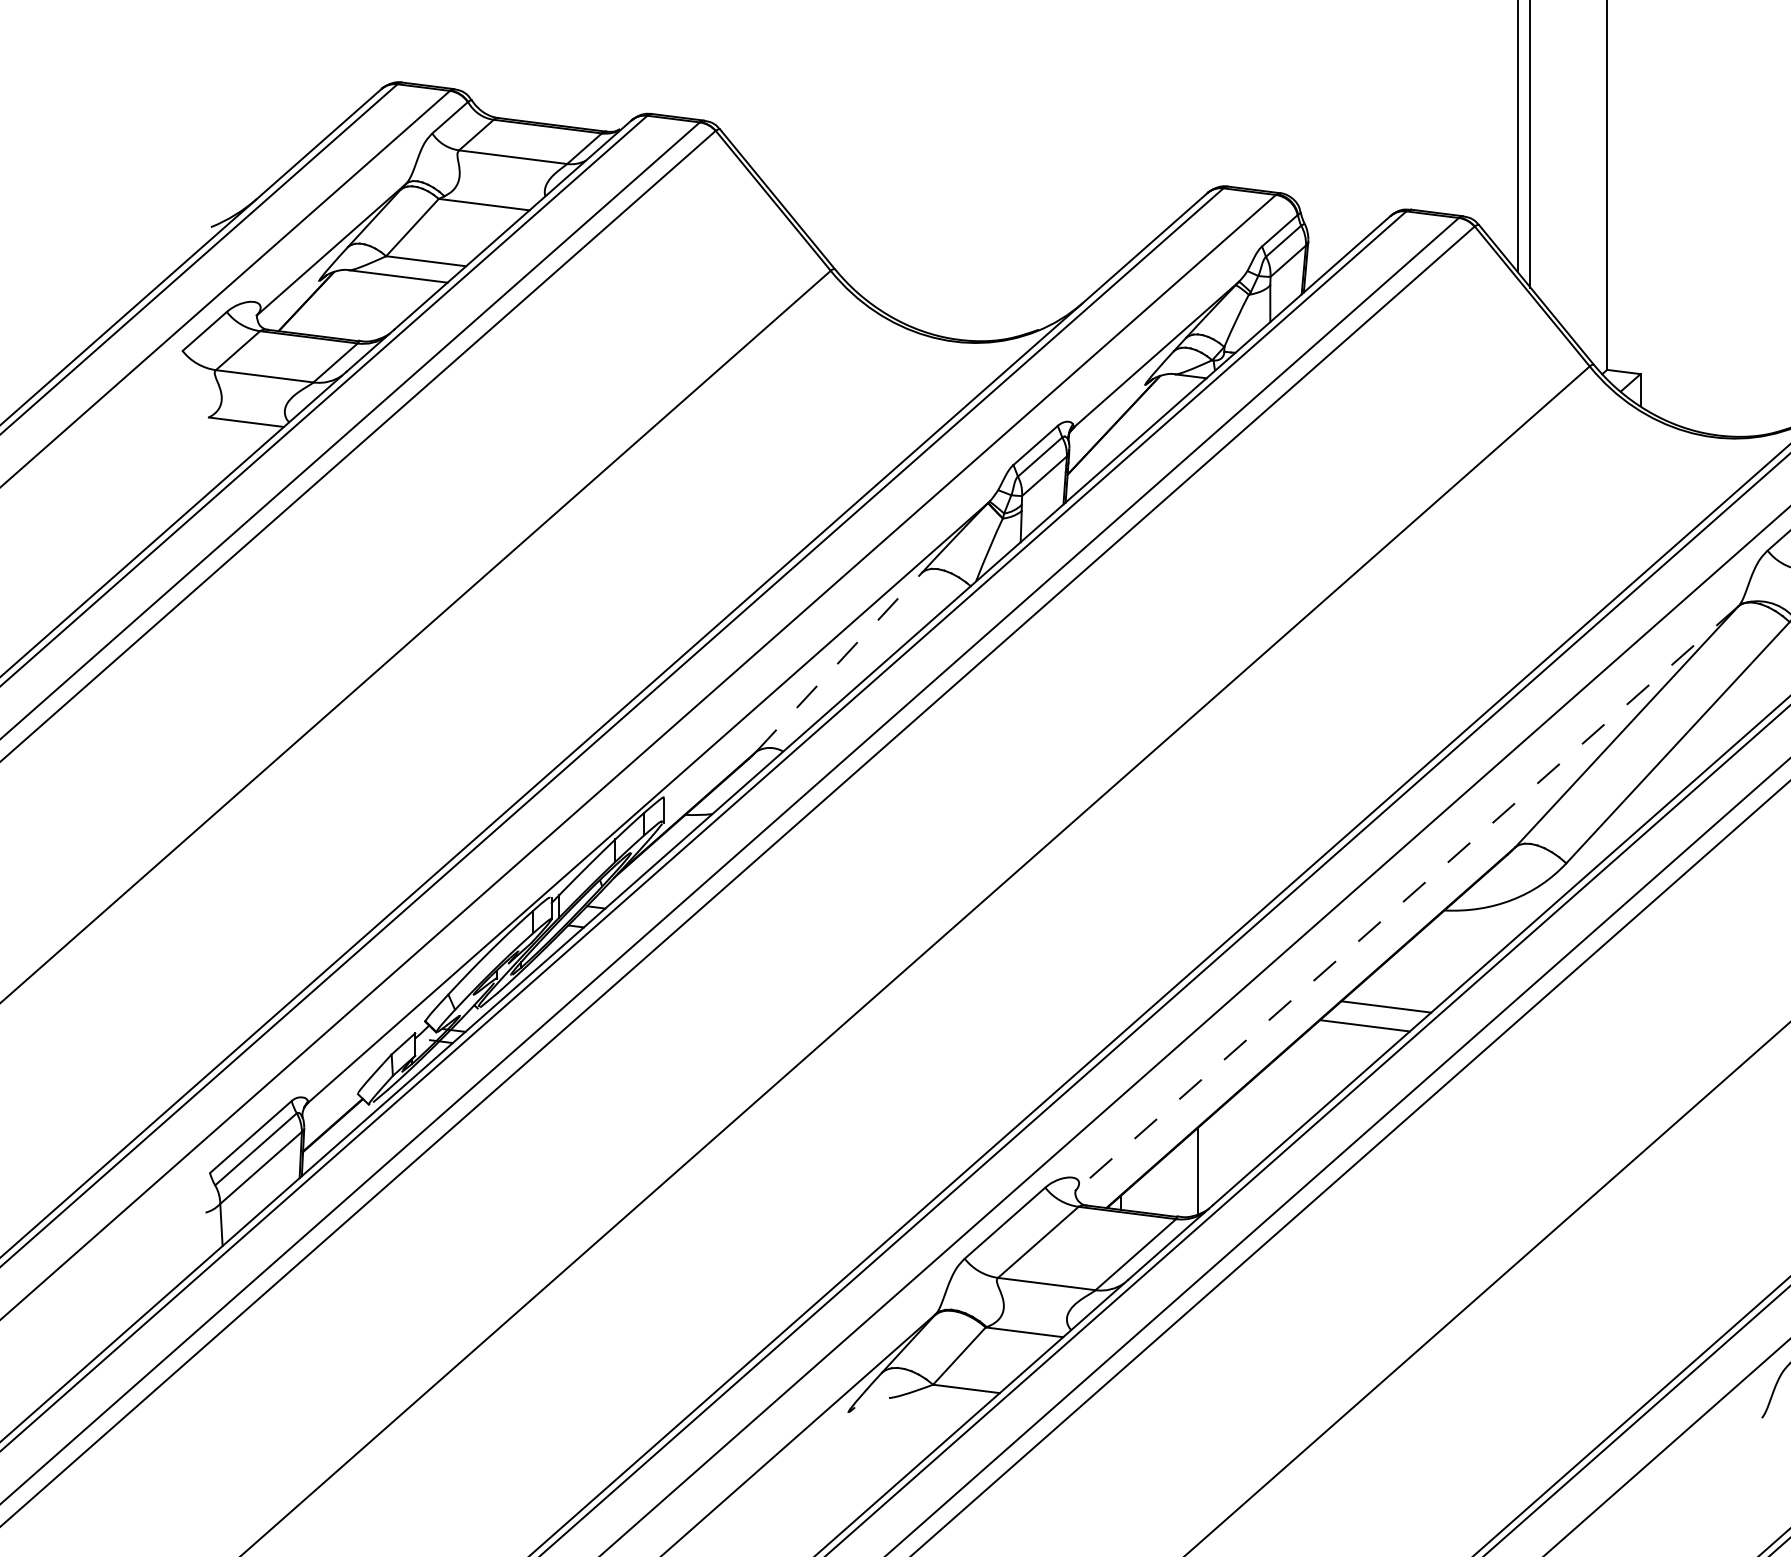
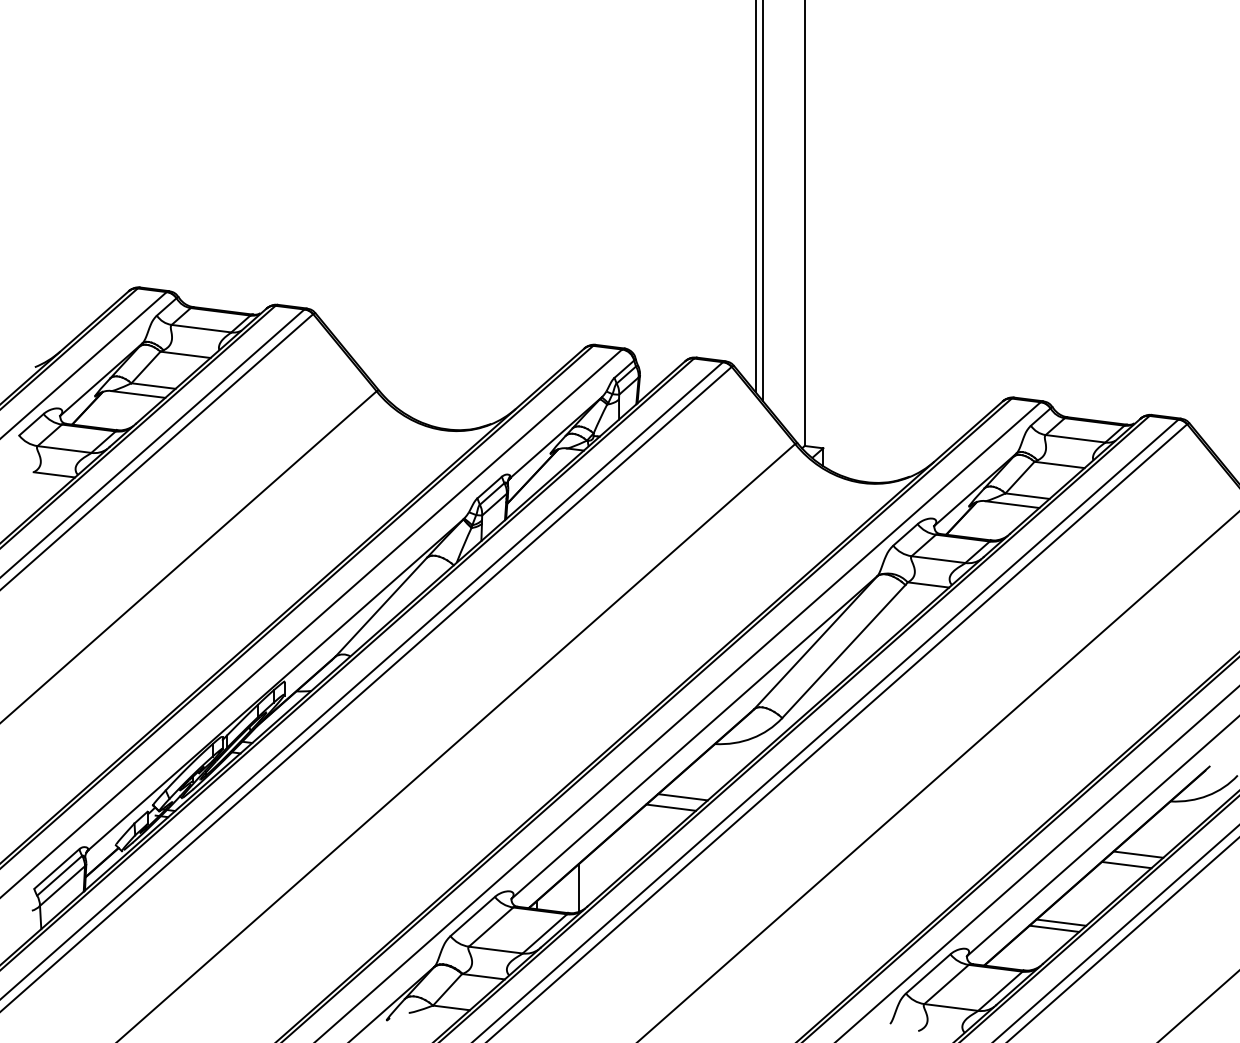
line: (839, 660) -> (381, 606), dashed -> solid
line: (1407, 898) -> (694, 737), dashed -> solid

